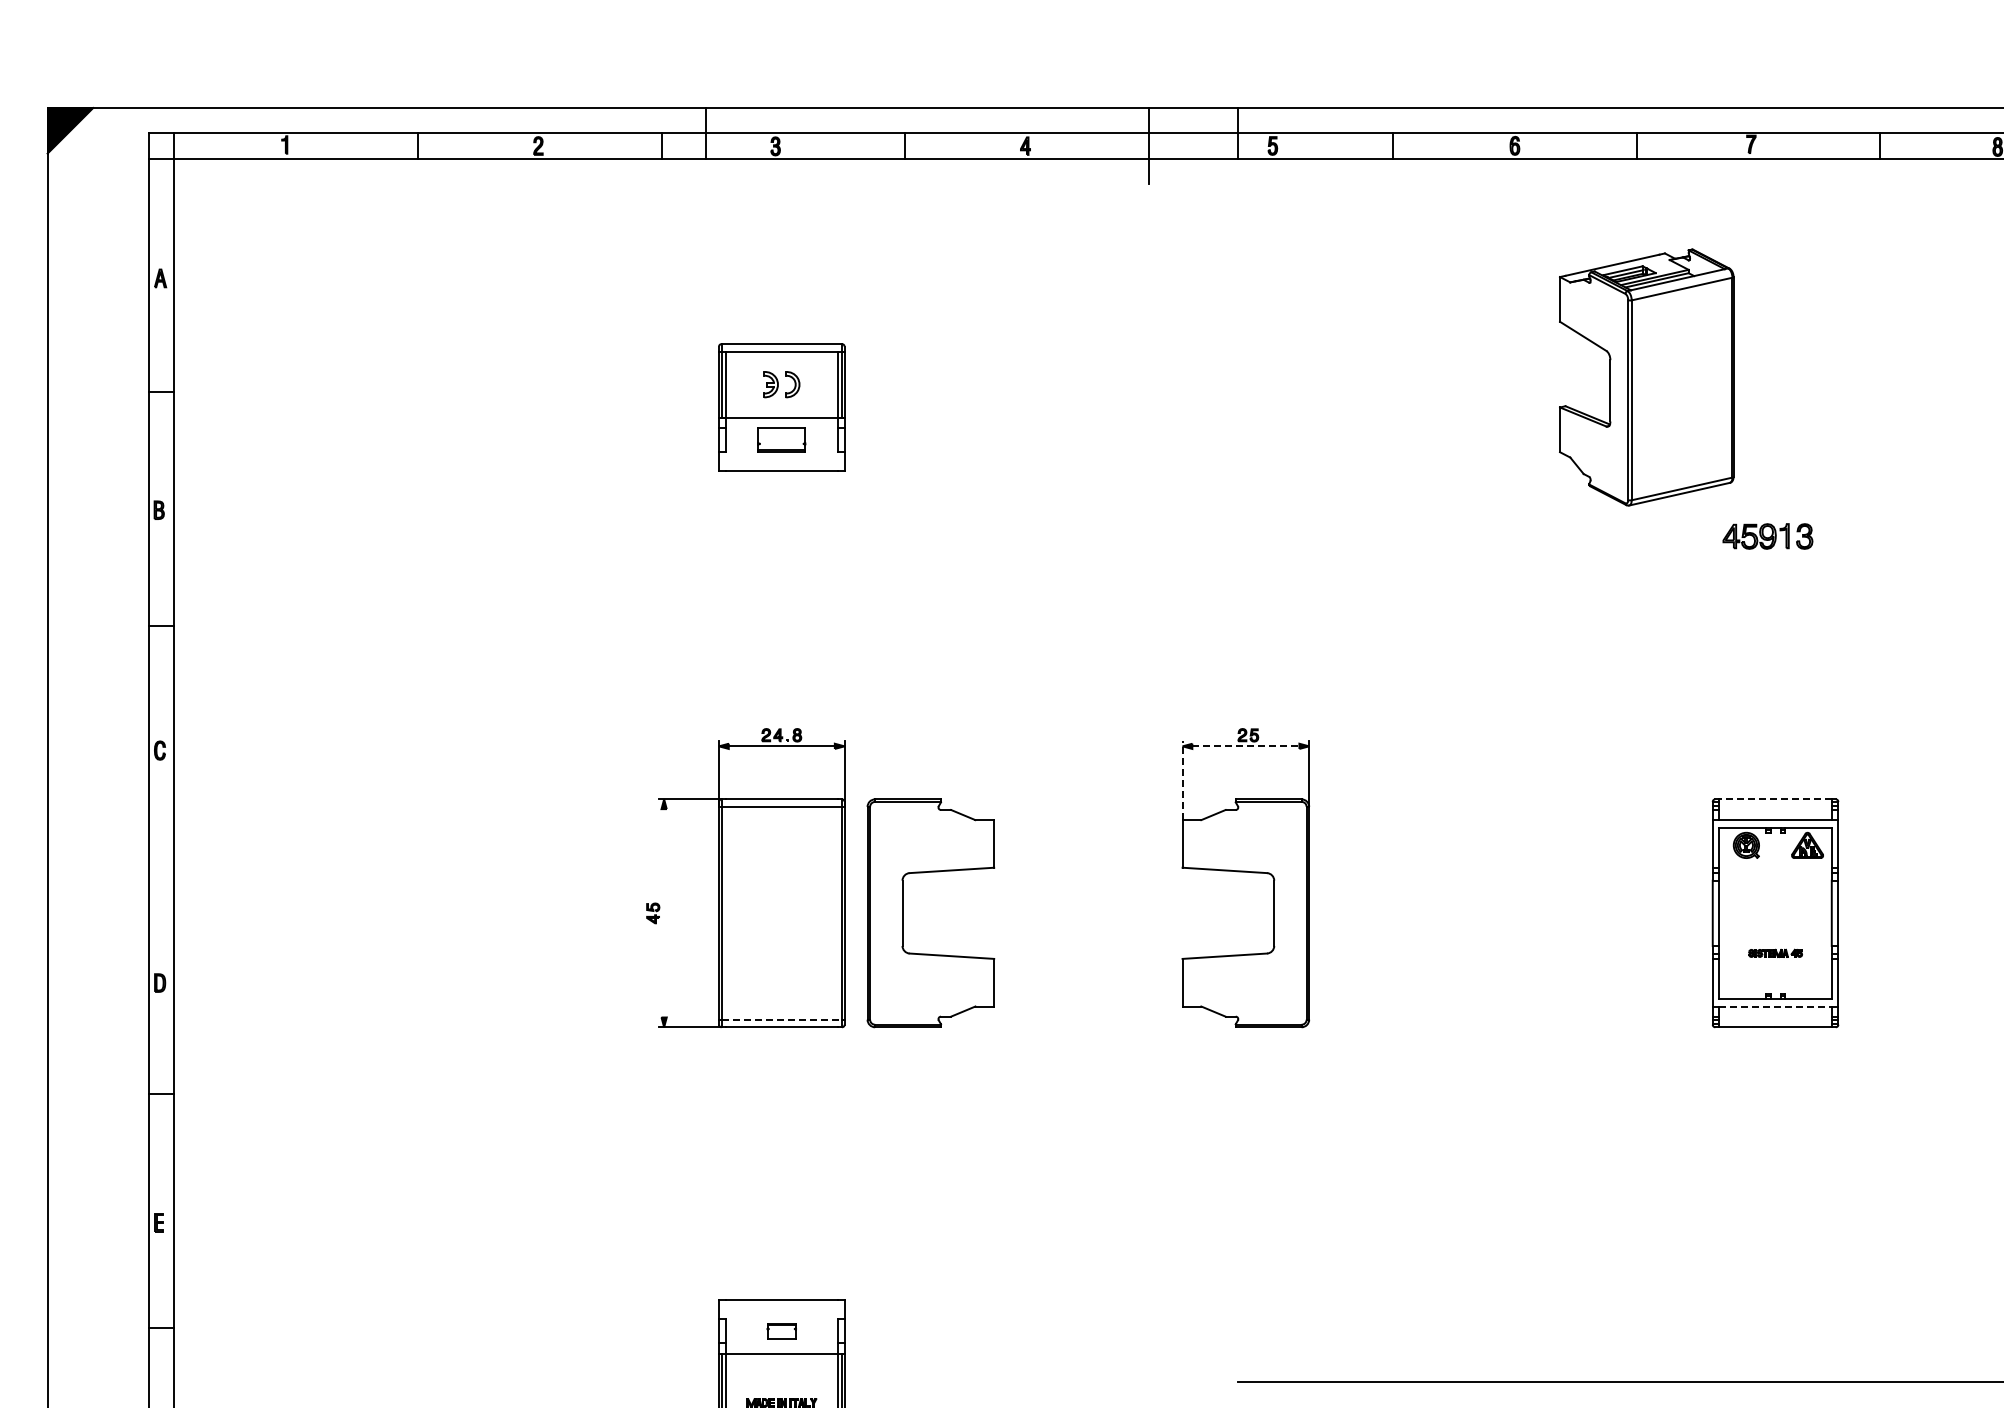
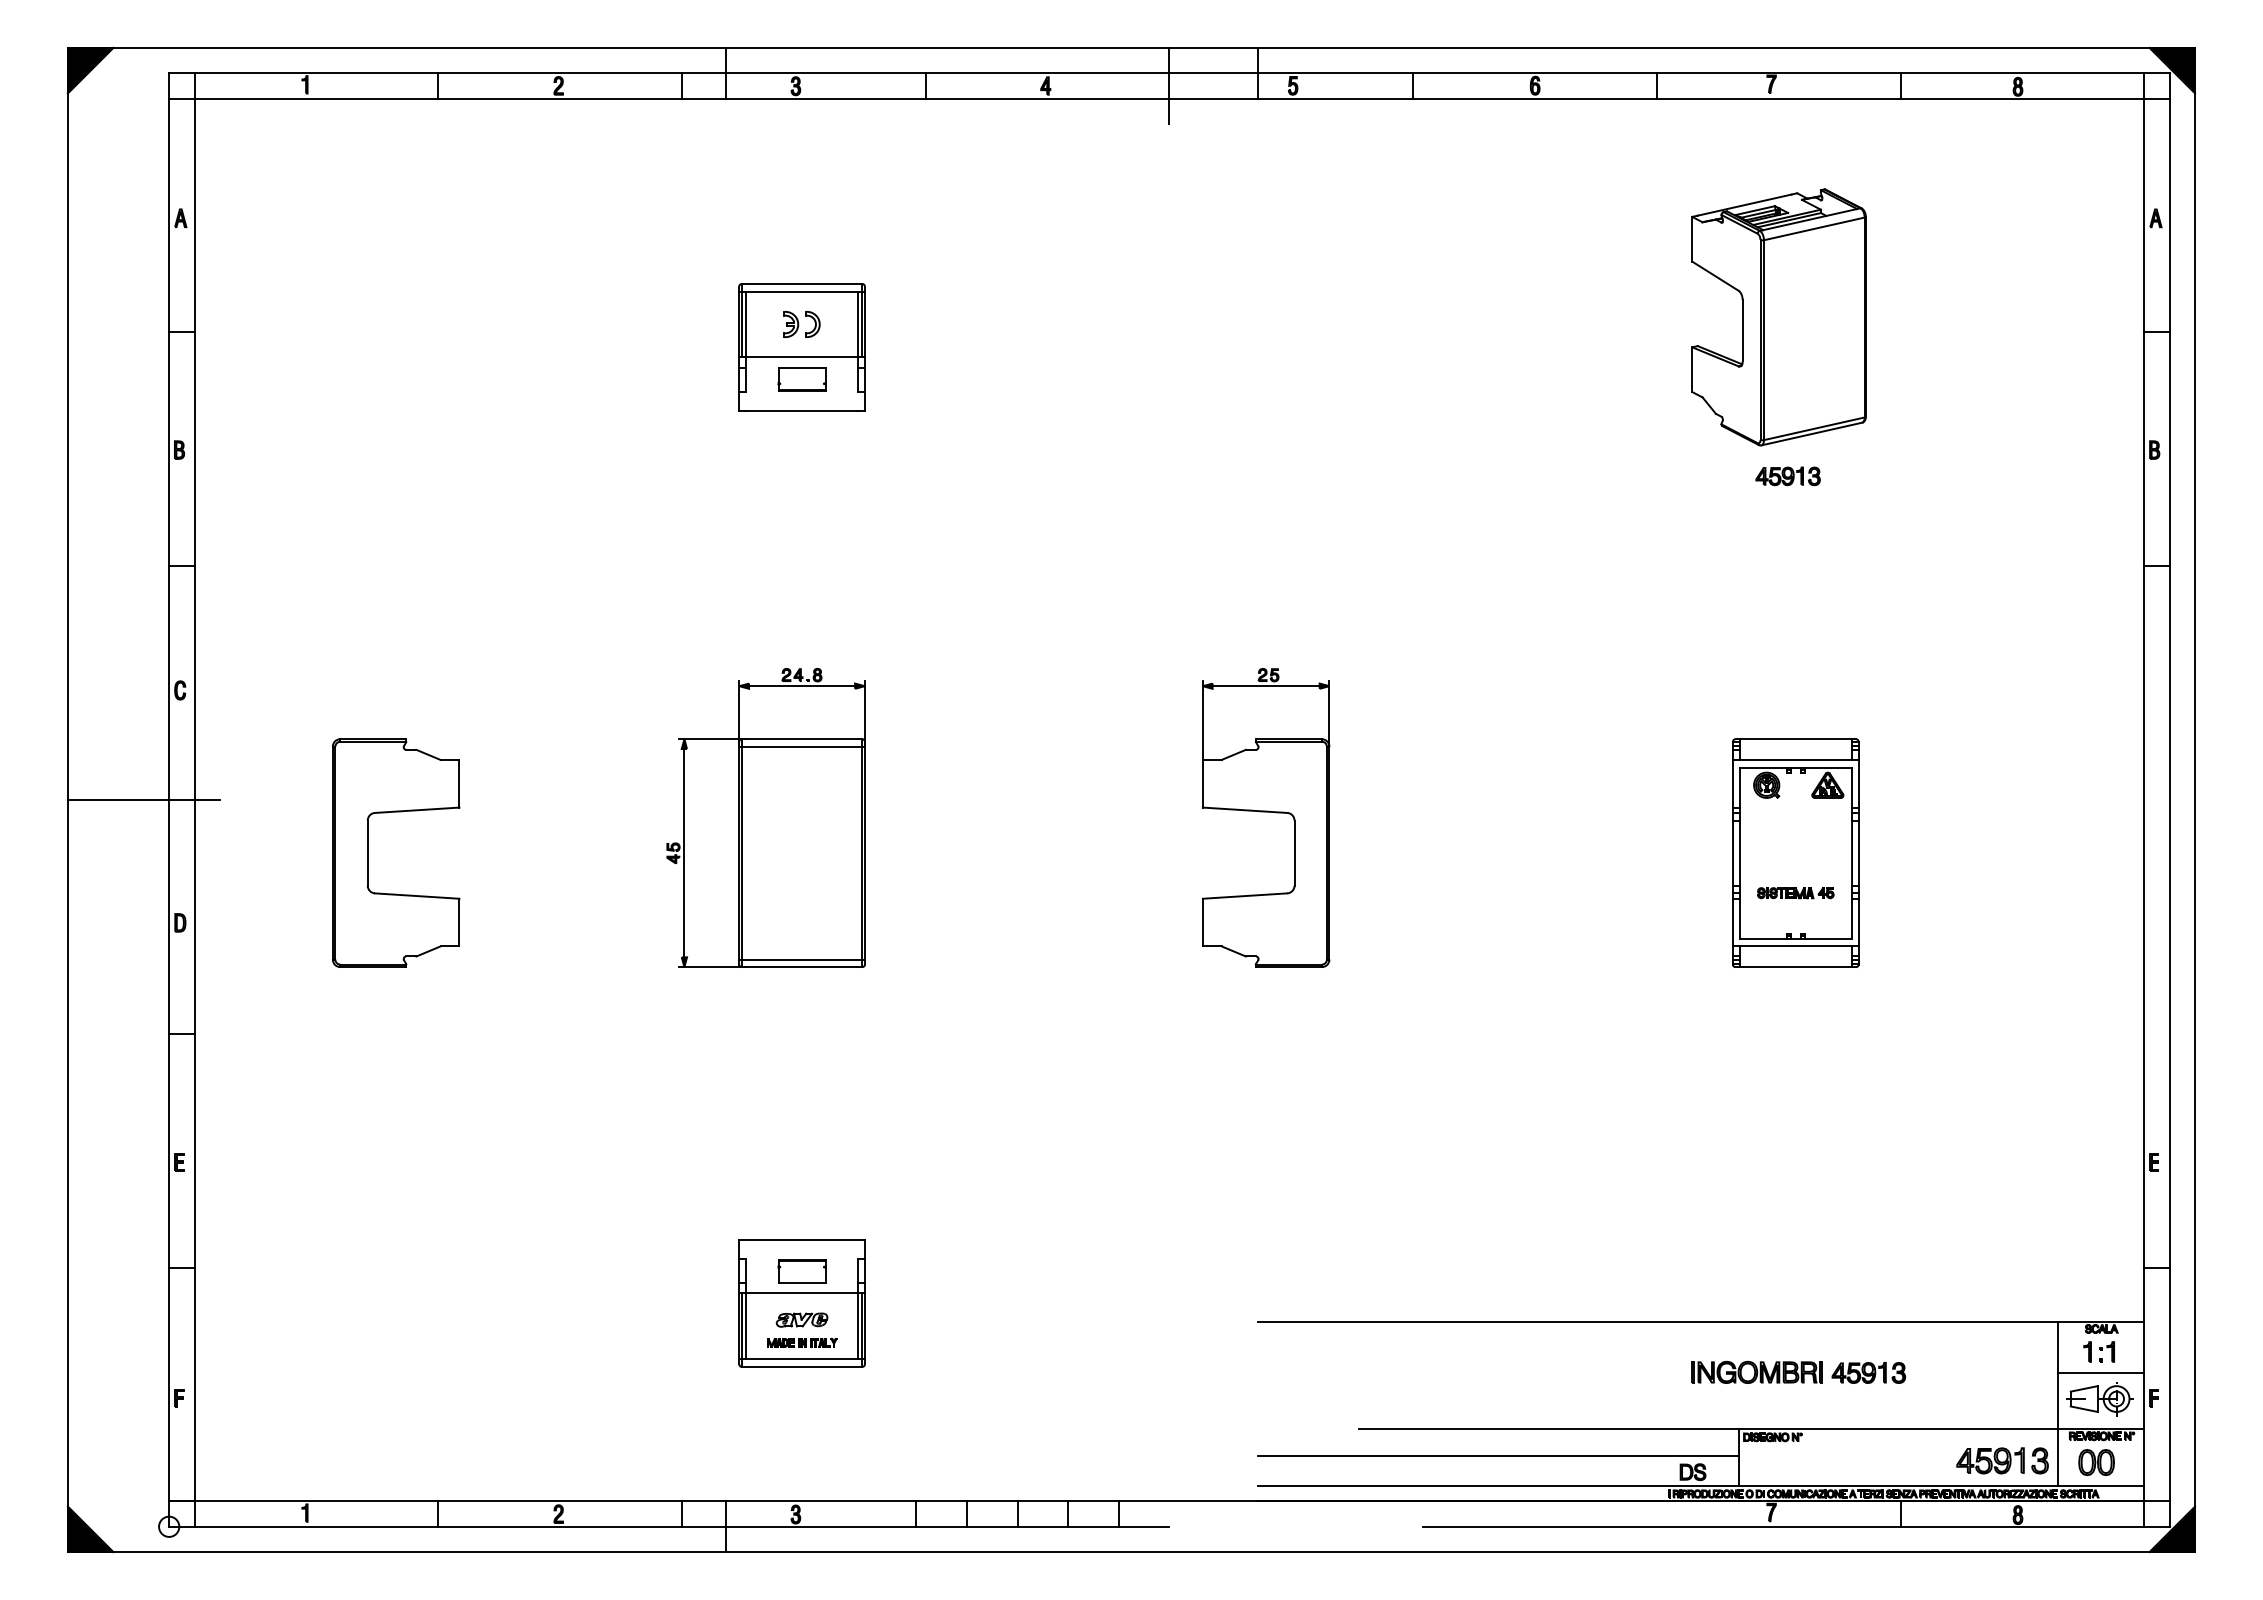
part: (1646, 377) -> (1778, 317), moved
part: (1767, 536) -> (1787, 476), size x0.71
line: (1246, 746) -> (1266, 686), dashed -> solid
line: (1182, 780) -> (1202, 720), dashed -> solid
line: (1775, 799) -> (1795, 739), dashed -> solid
line: (123, 860) -> (143, 800), added
part: (903, 912) -> (368, 852), moved
line: (664, 913) -> (684, 853), added
part: (1775, 953) -> (1795, 893), size x1.43
line: (1776, 1006) -> (1796, 946), dashed -> solid
line: (782, 1019) -> (802, 959), dashed -> solid
part: (781, 1331) -> (801, 1271), size x1.67
part: (781, 1379) -> (801, 1319), added

